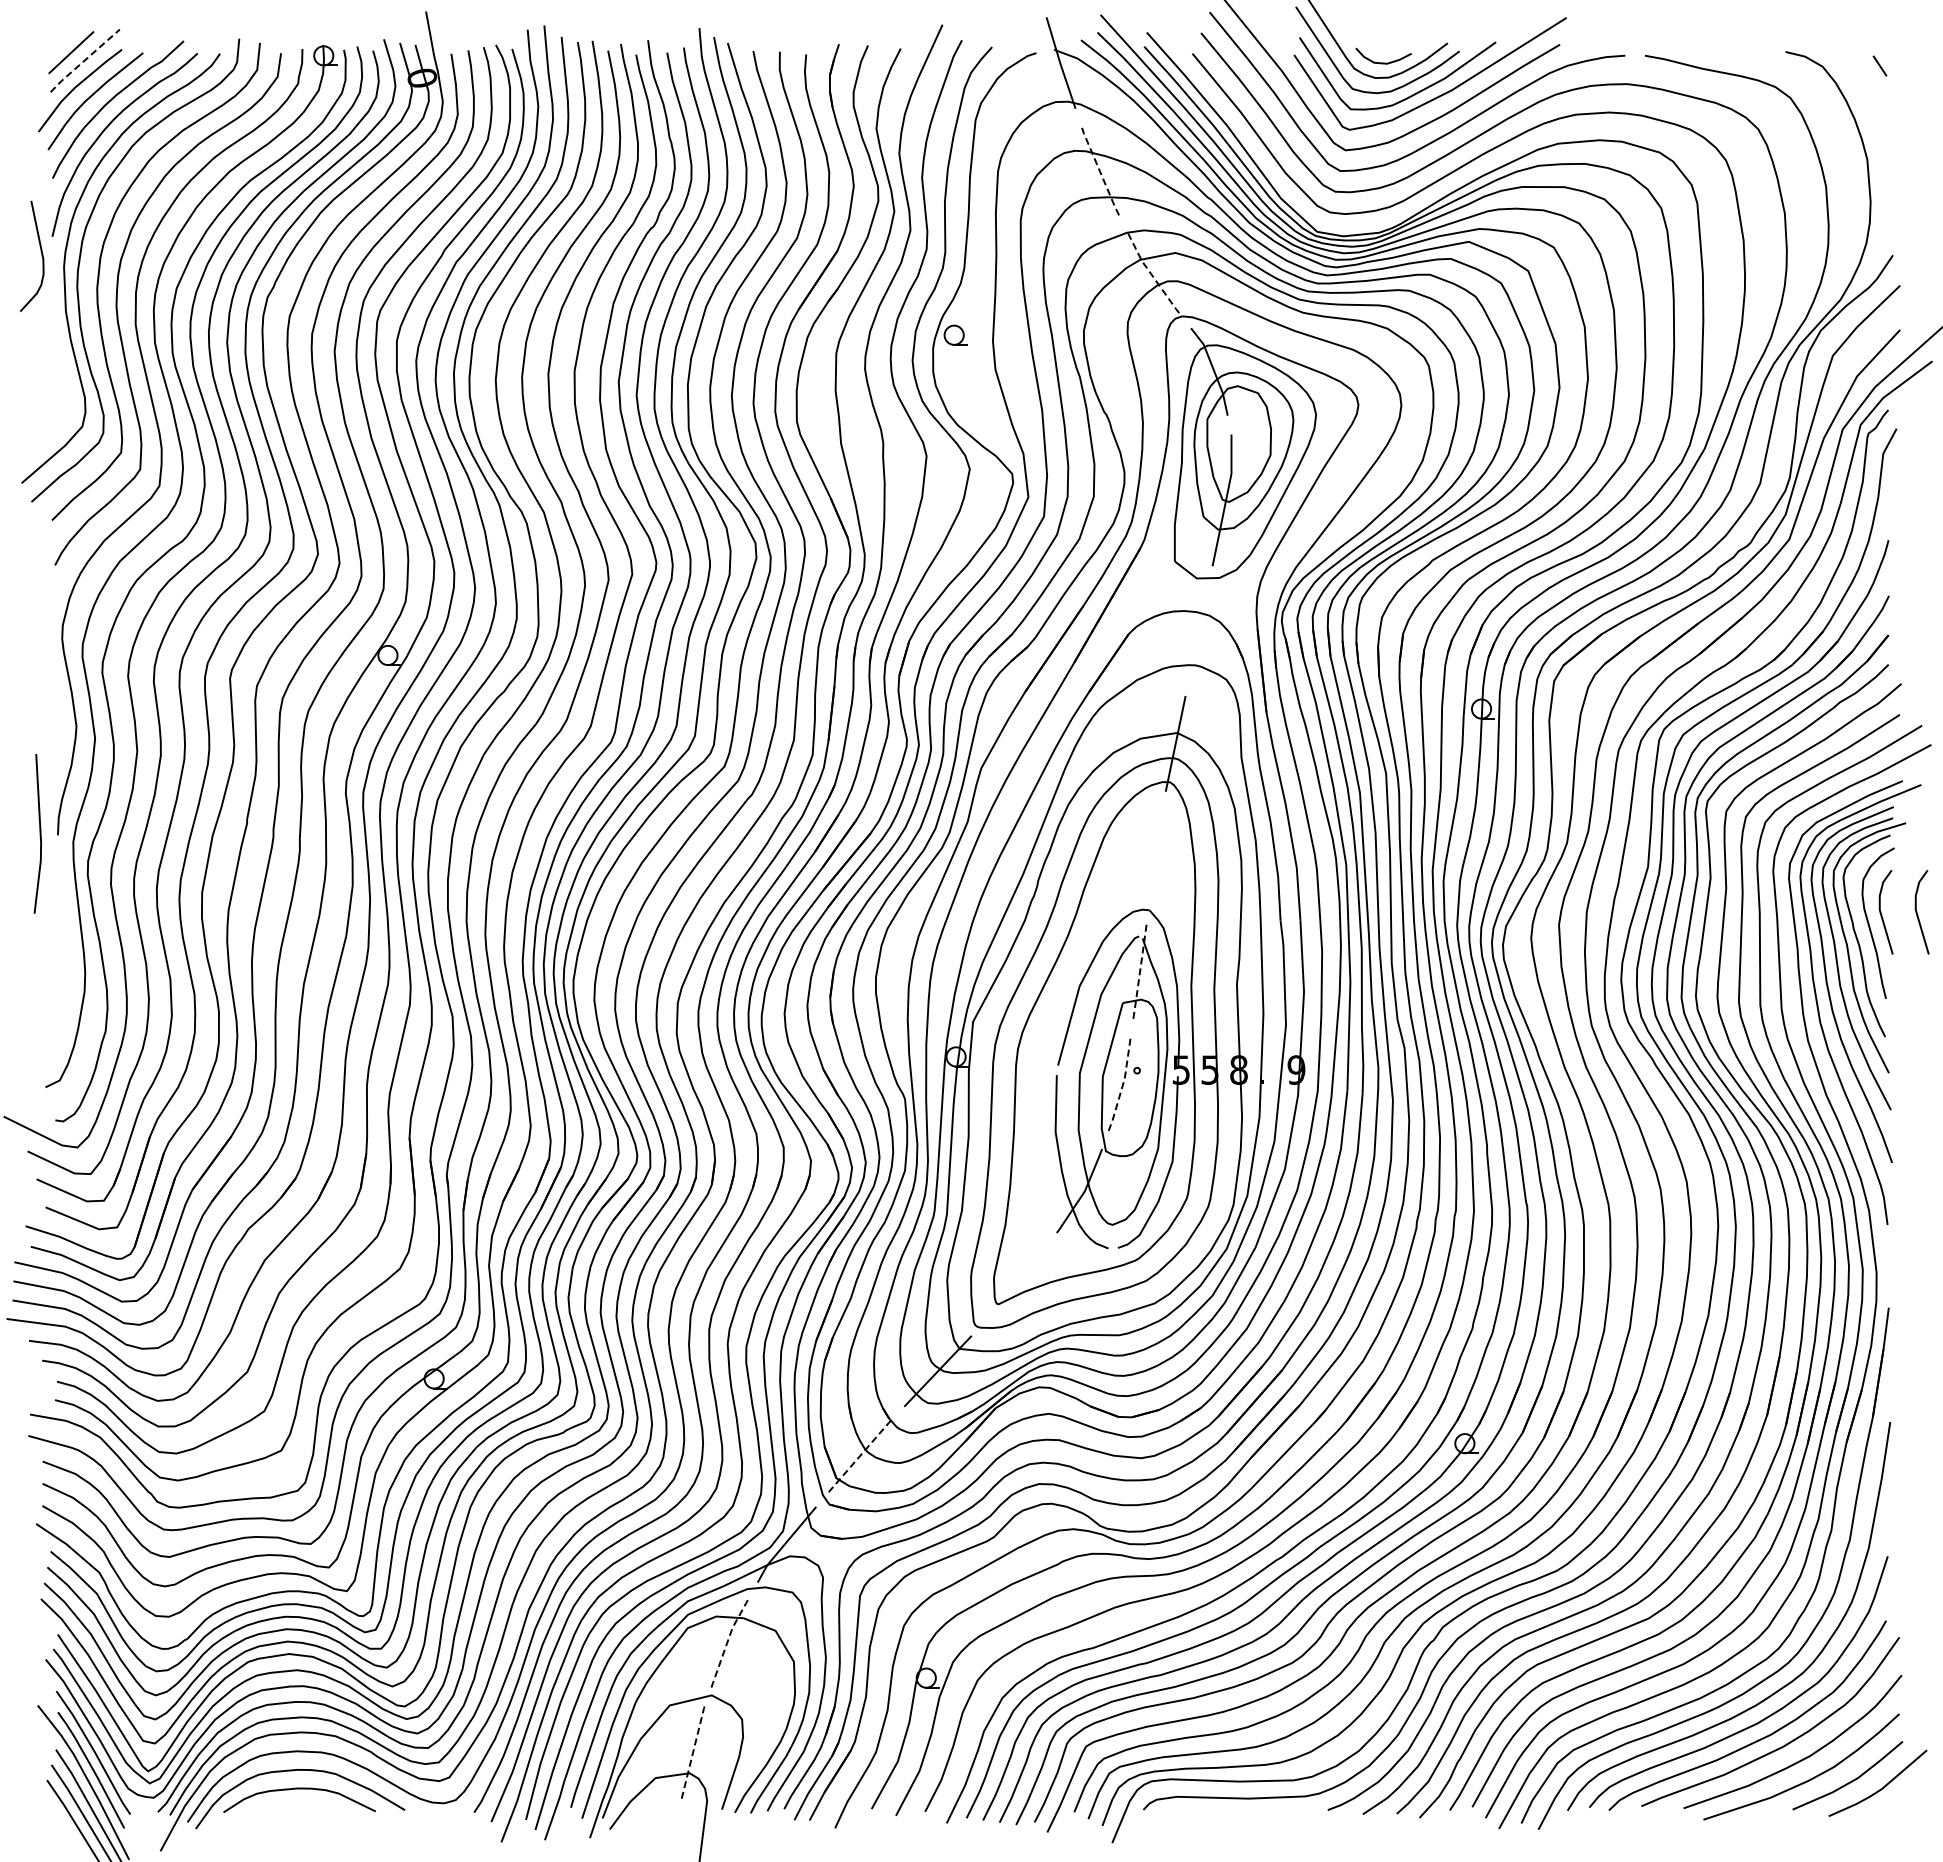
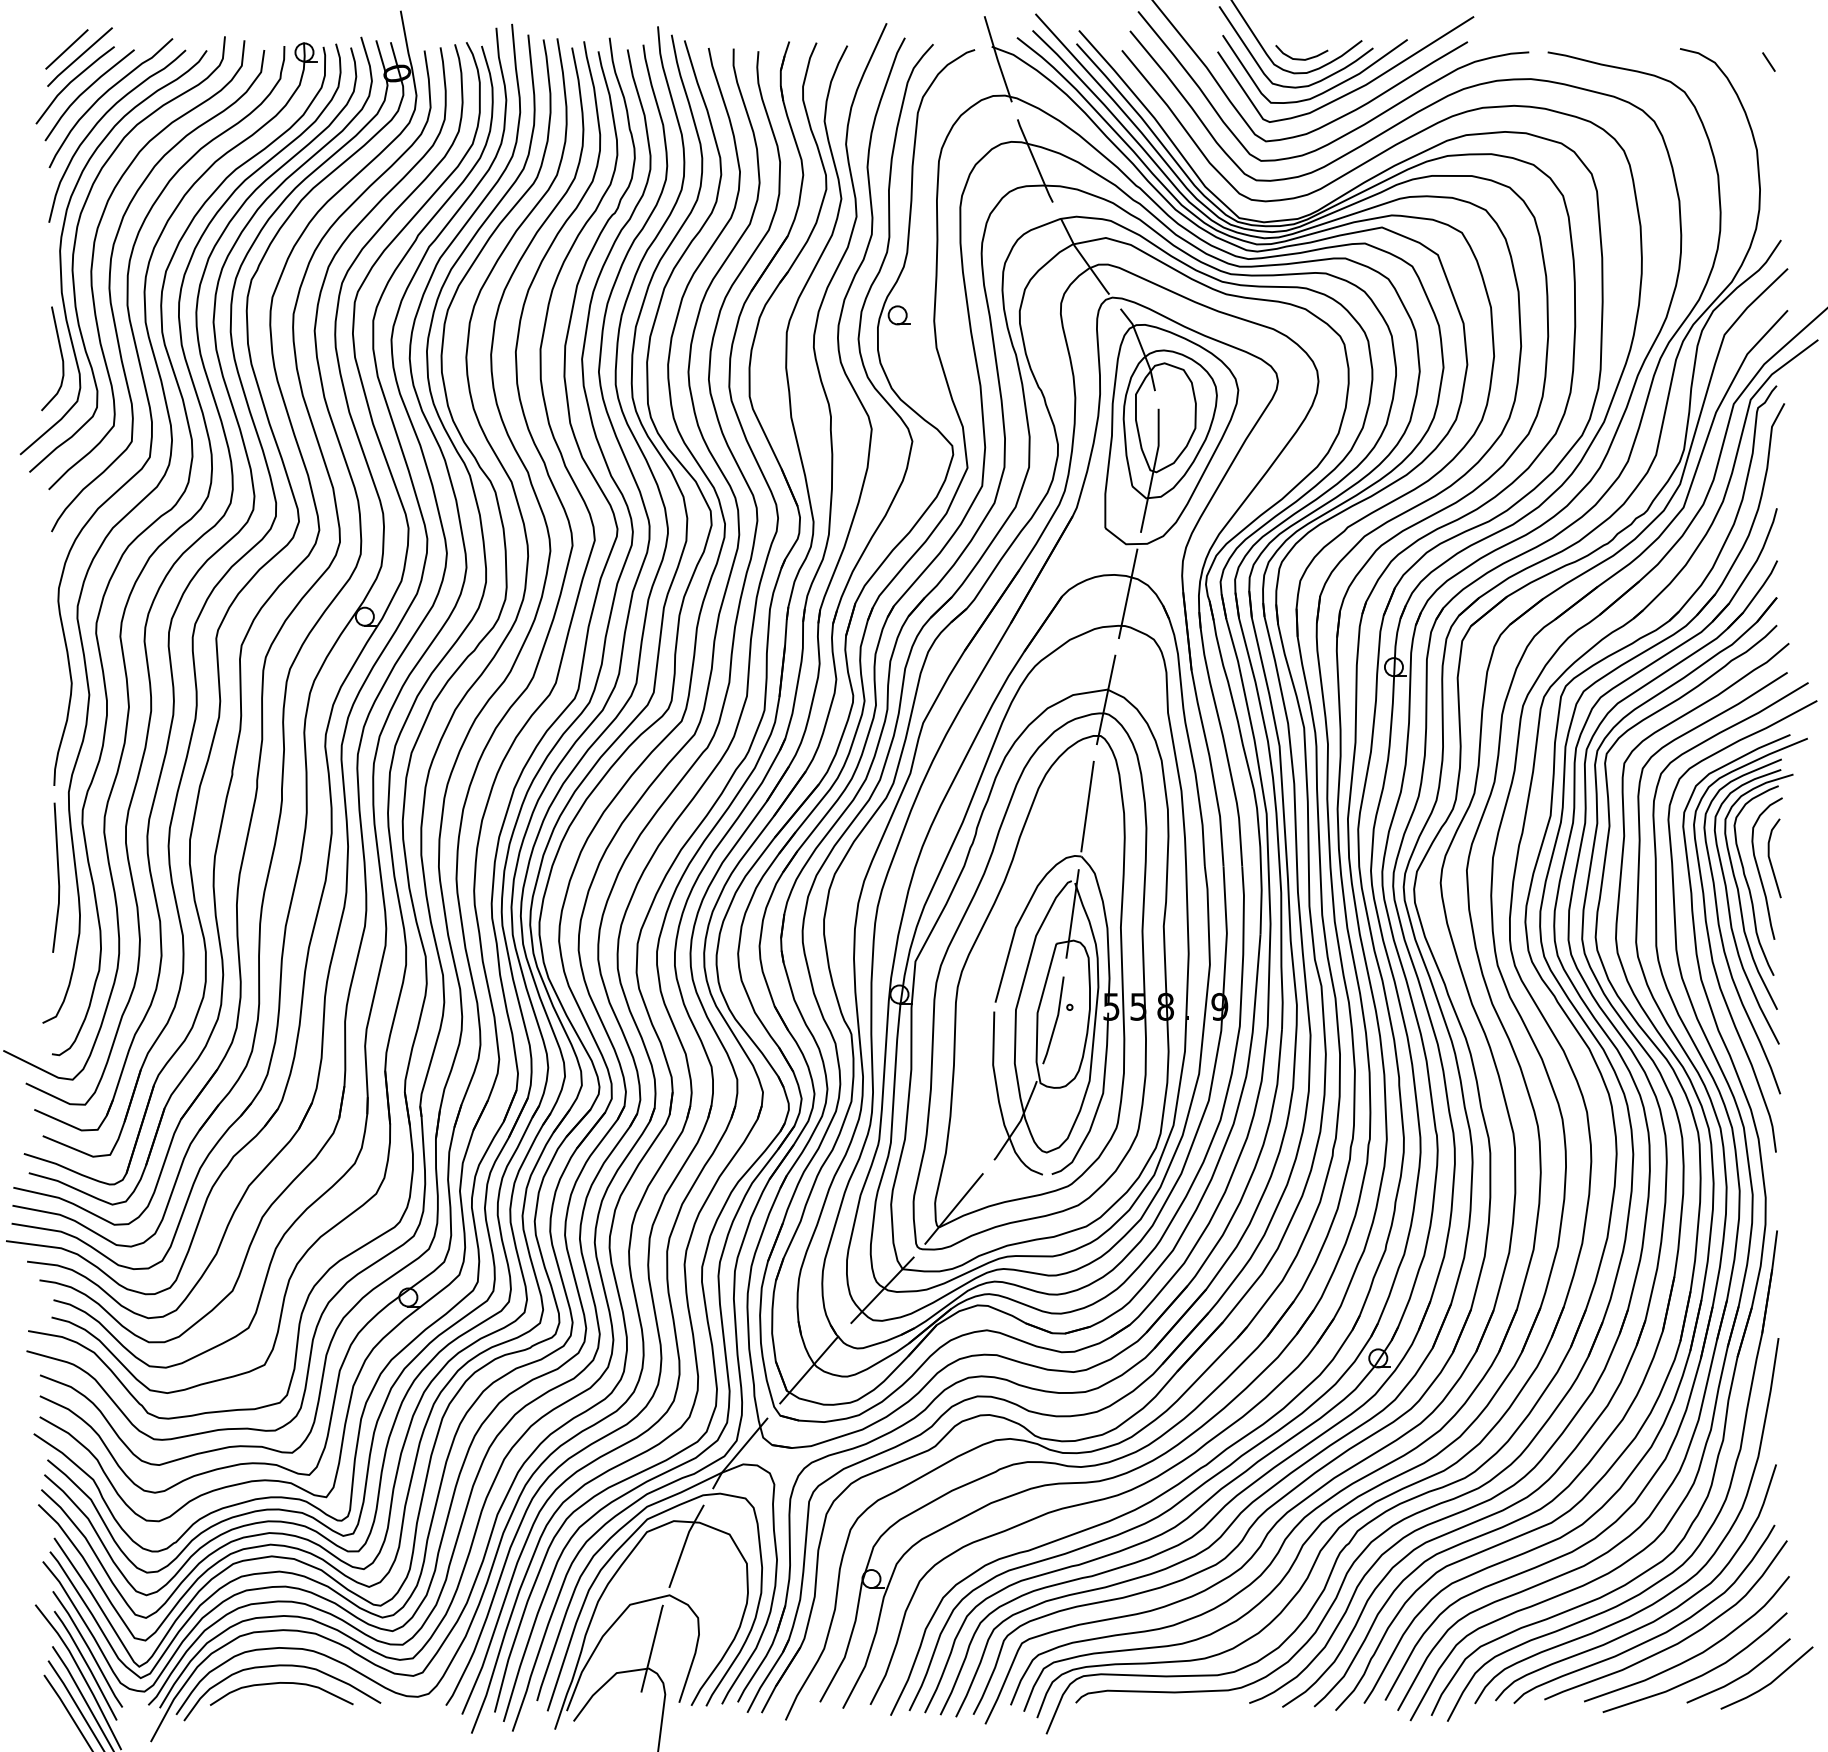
line: (84, 60) -> (79, 56), dashed -> solid
line: (1099, 171) -> (1034, 161), dashed -> solid
curve: (40, 251) -> (60, 354), moved
line: (1151, 274) -> (1083, 258), dashed -> solid
line: (1198, 631) -> (1127, 594), added
line: (39, 833) -> (57, 877), moved
line: (1155, 856) -> (1087, 805), added
line: (1917, 912) -> (1804, 858), removed
line: (1140, 971) -> (1073, 914), dashed -> solid
line: (1122, 1085) -> (1056, 1021), dashed -> solid
line: (1013, 1284) -> (953, 1208), added
line: (860, 1455) -> (809, 1369), dashed -> solid
line: (727, 1641) -> (684, 1544), dashed -> solid
line: (693, 1751) -> (652, 1648), dashed -> solid

